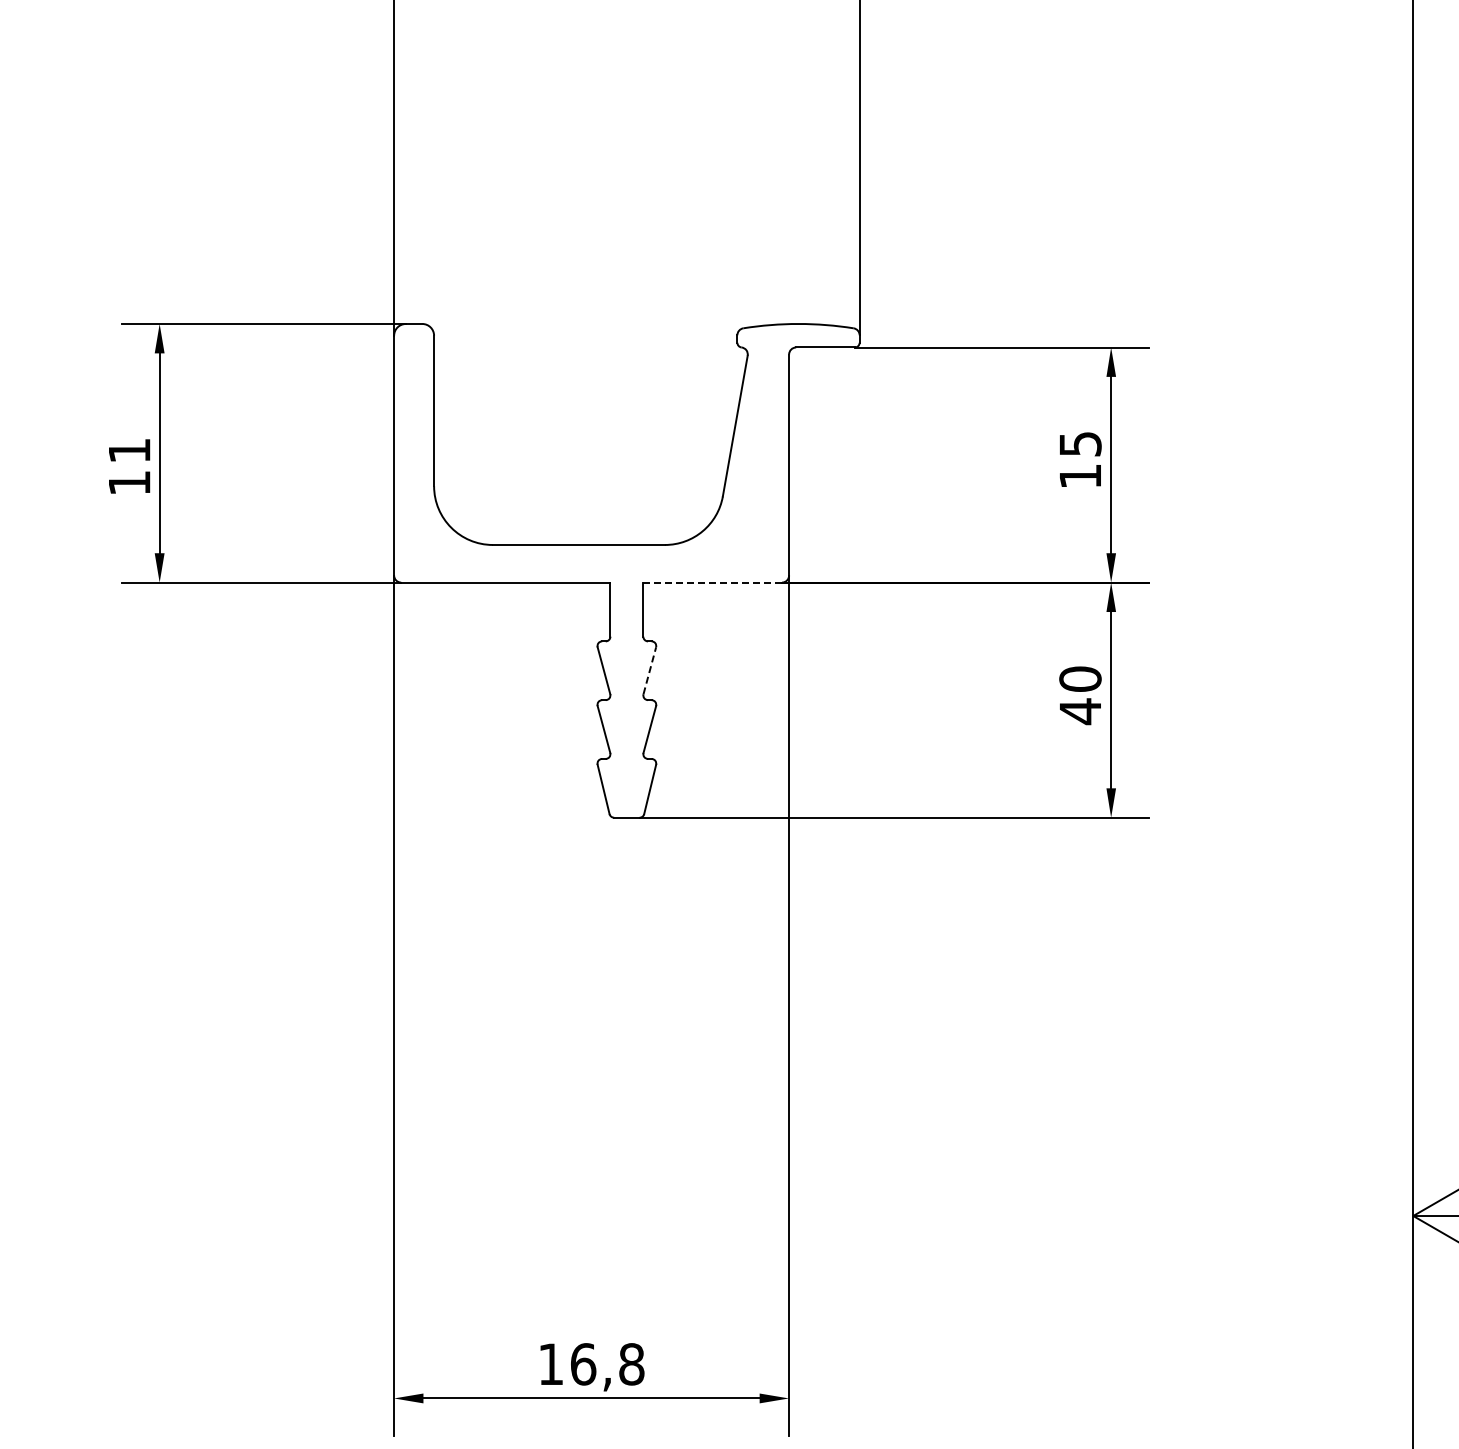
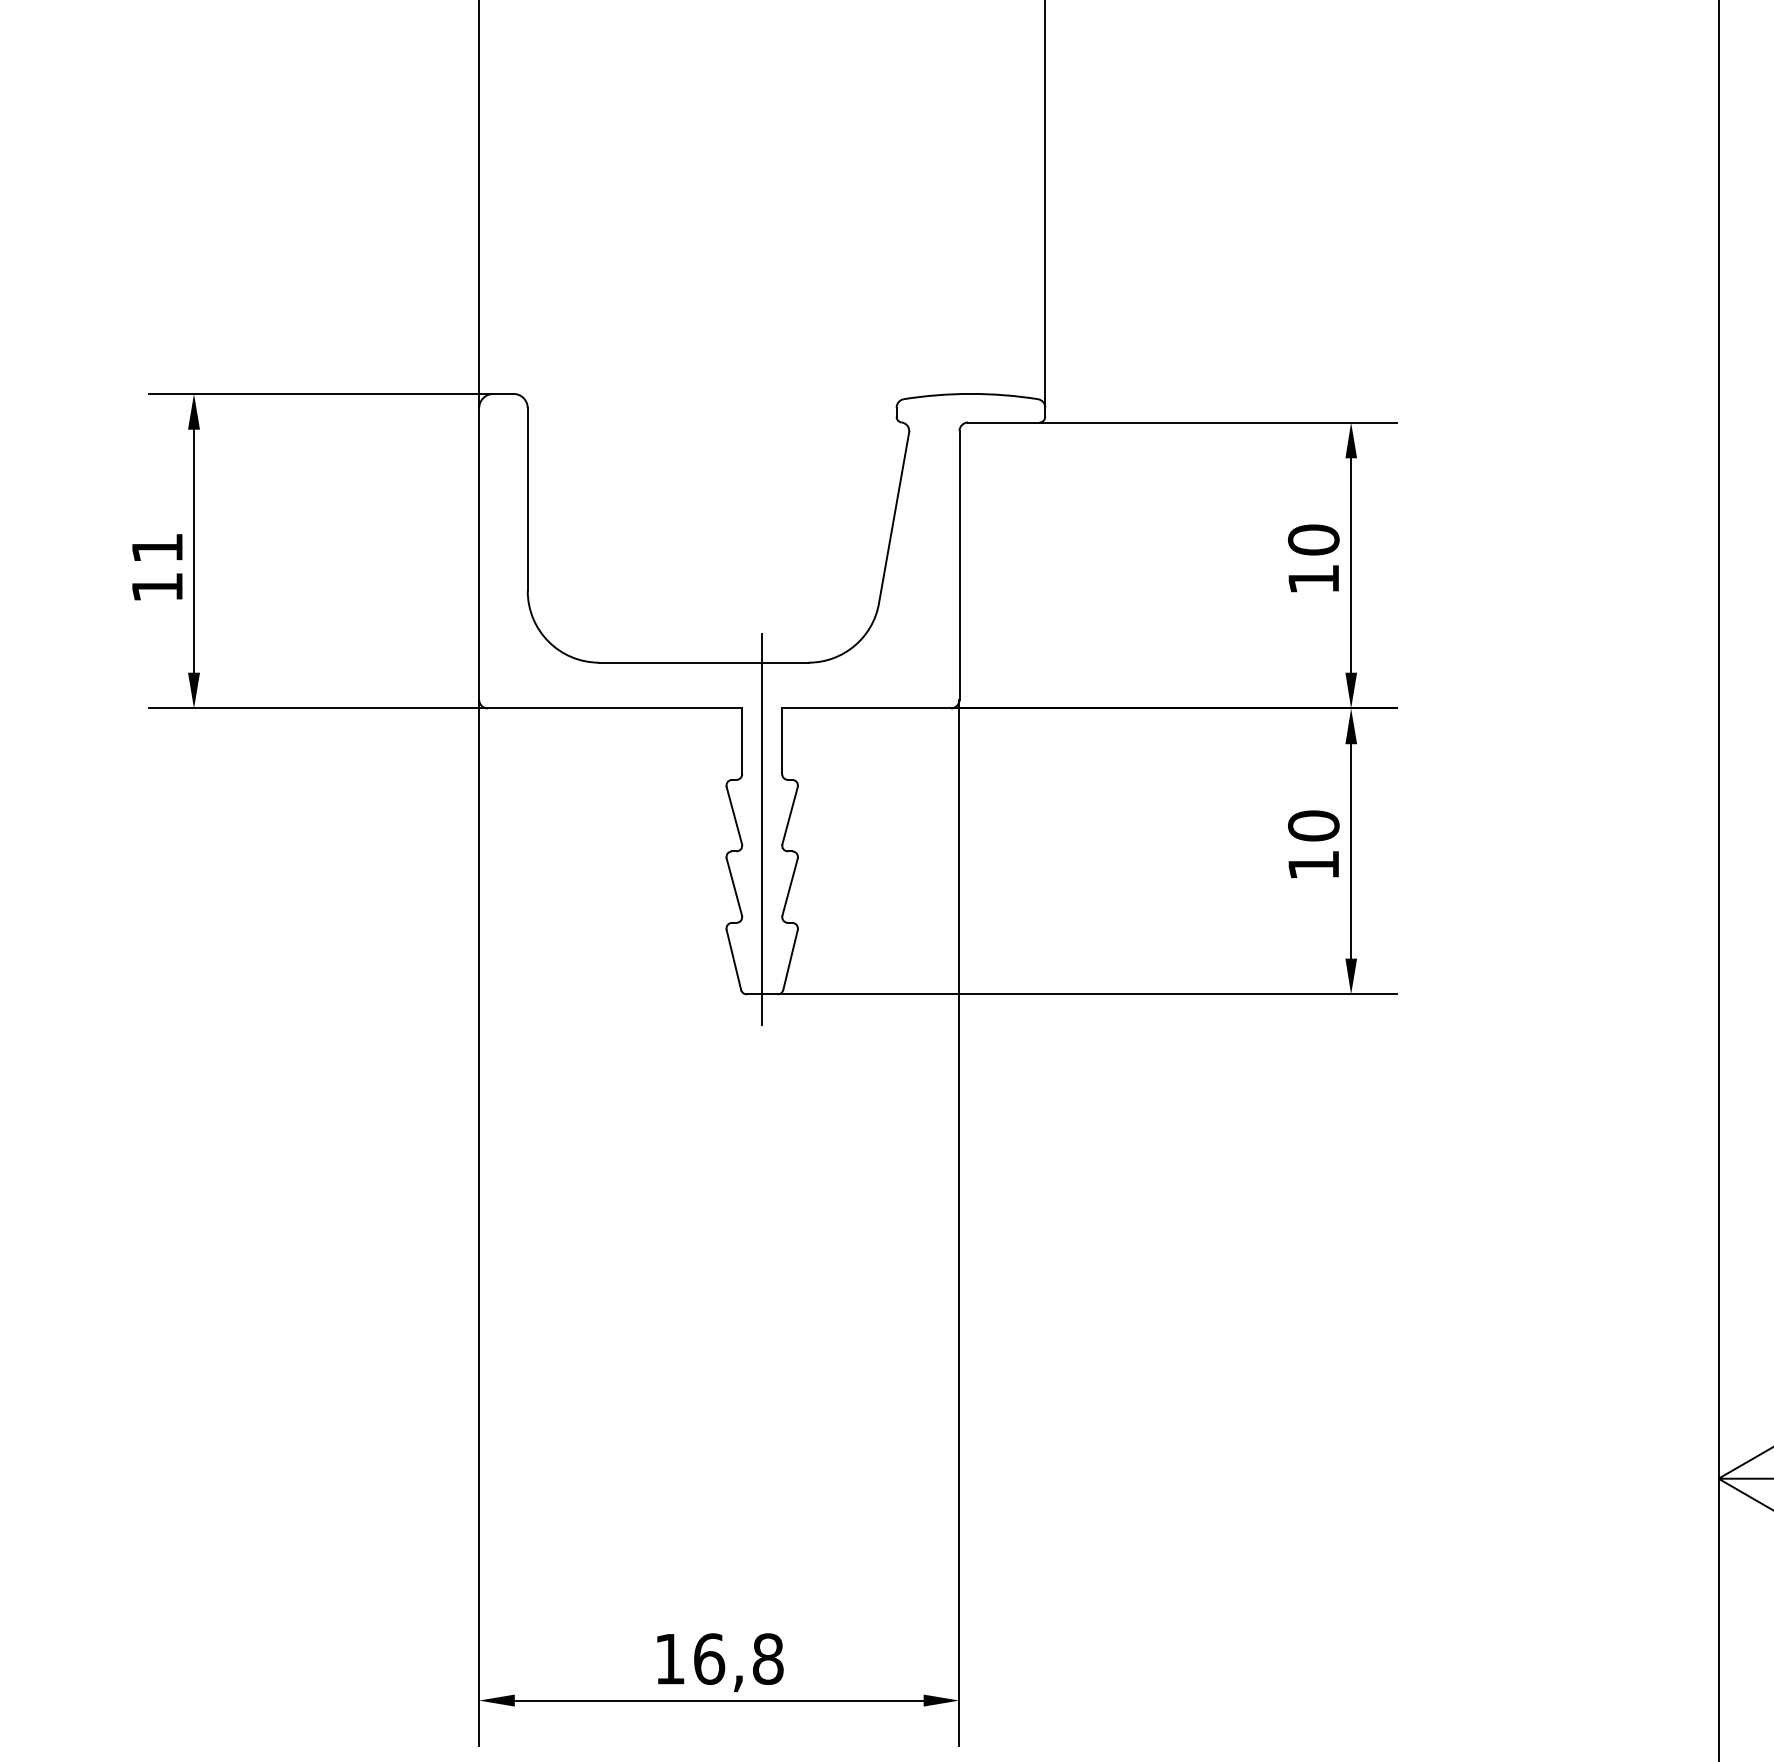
text: (1080, 443) -> (1313, 539), 15 -> 10
line: (712, 582) -> (866, 708), dashed -> solid
line: (649, 670) -> (789, 815), dashed -> solid
line: (626, 681) -> (761, 828), added
text: (1079, 711) -> (1312, 865), 40 -> 10

